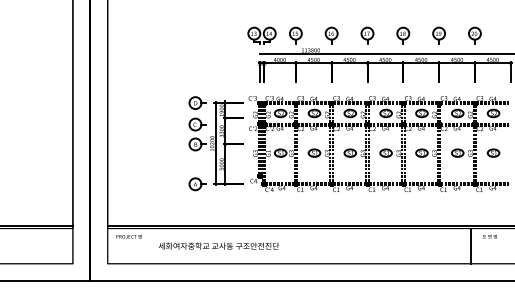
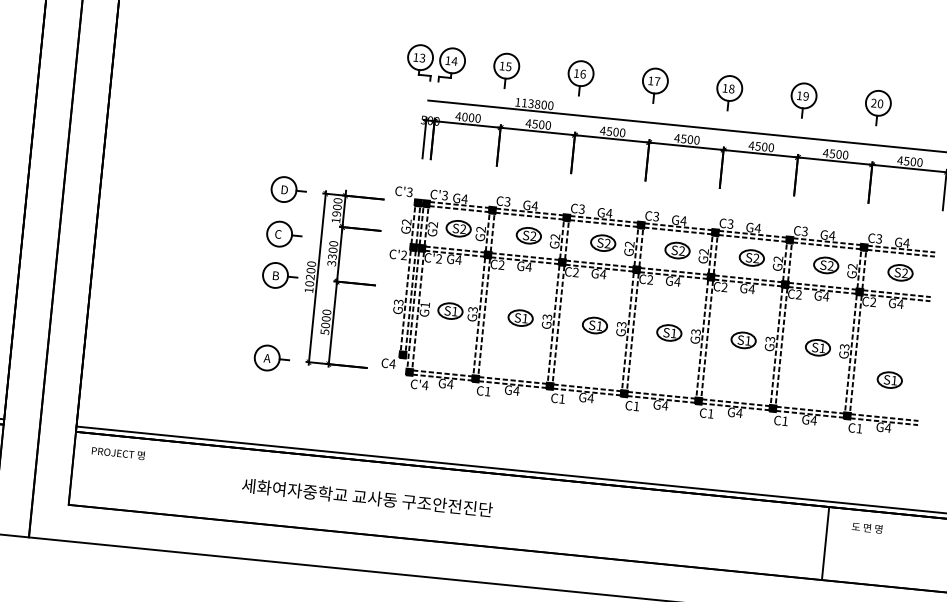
part: (493, 152) -> (889, 378), moved
text: (218, 245) -> (366, 496), moved

